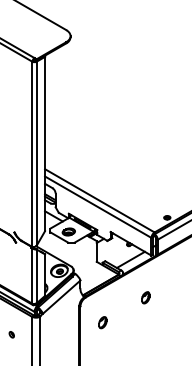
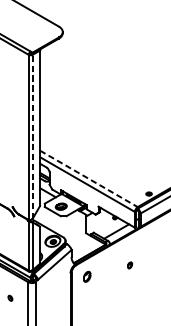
line: (36, 153) -> (32, 136), solid -> dashed
line: (100, 201) -> (89, 179), solid -> dashed
part: (145, 297) -> (129, 265), size x0.6
part: (102, 322) -> (86, 276), moved

